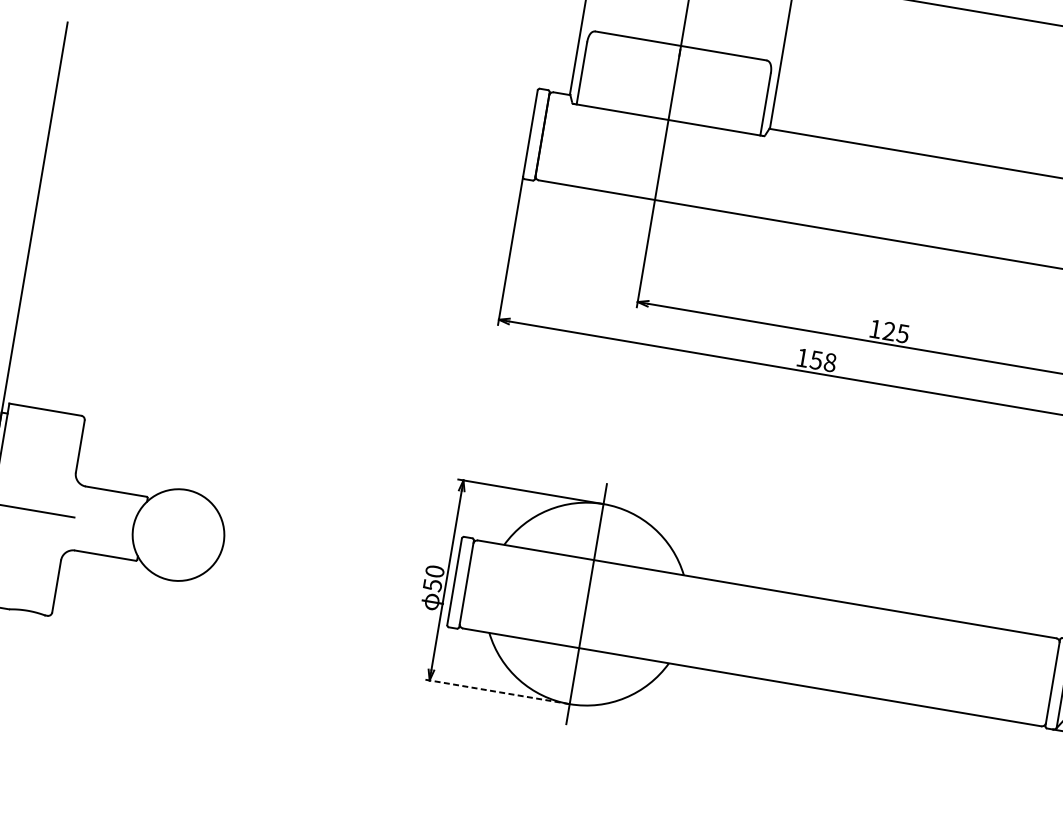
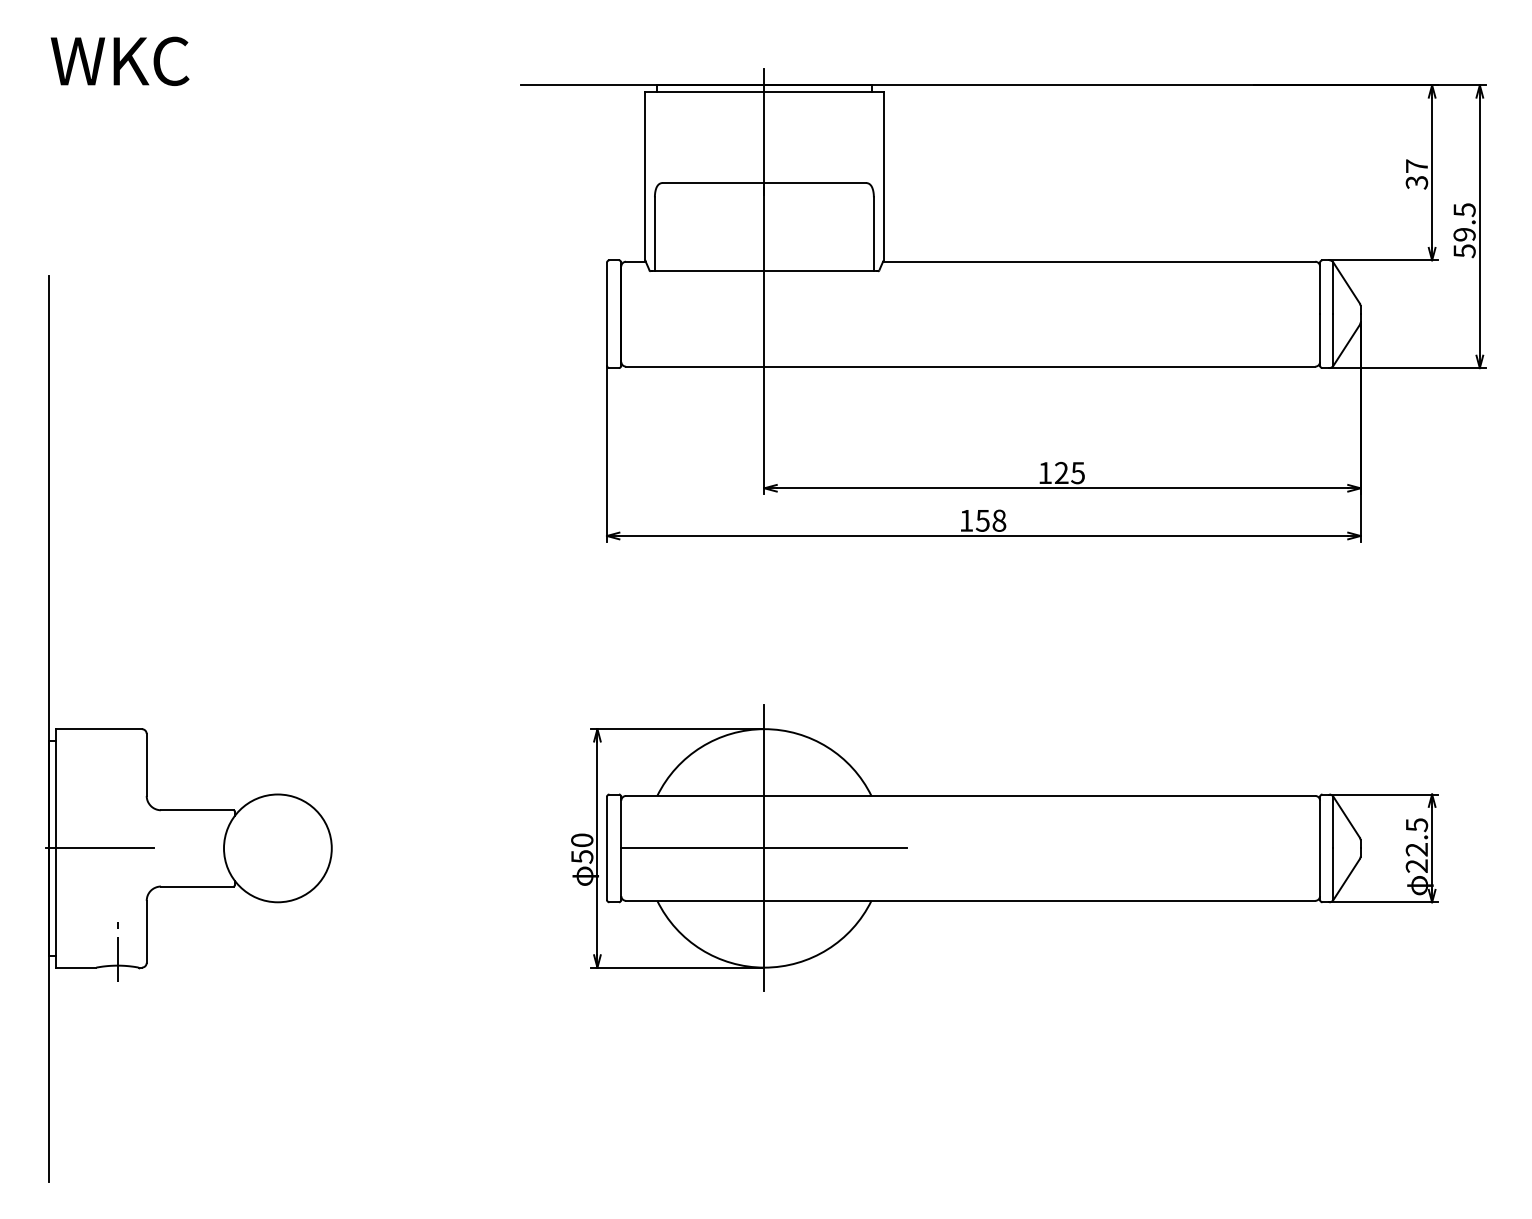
line: (29, 598) -> (117, 951), added
line: (586, 604) -> (764, 848), added
line: (496, 691) -> (677, 967), dashed -> solid

